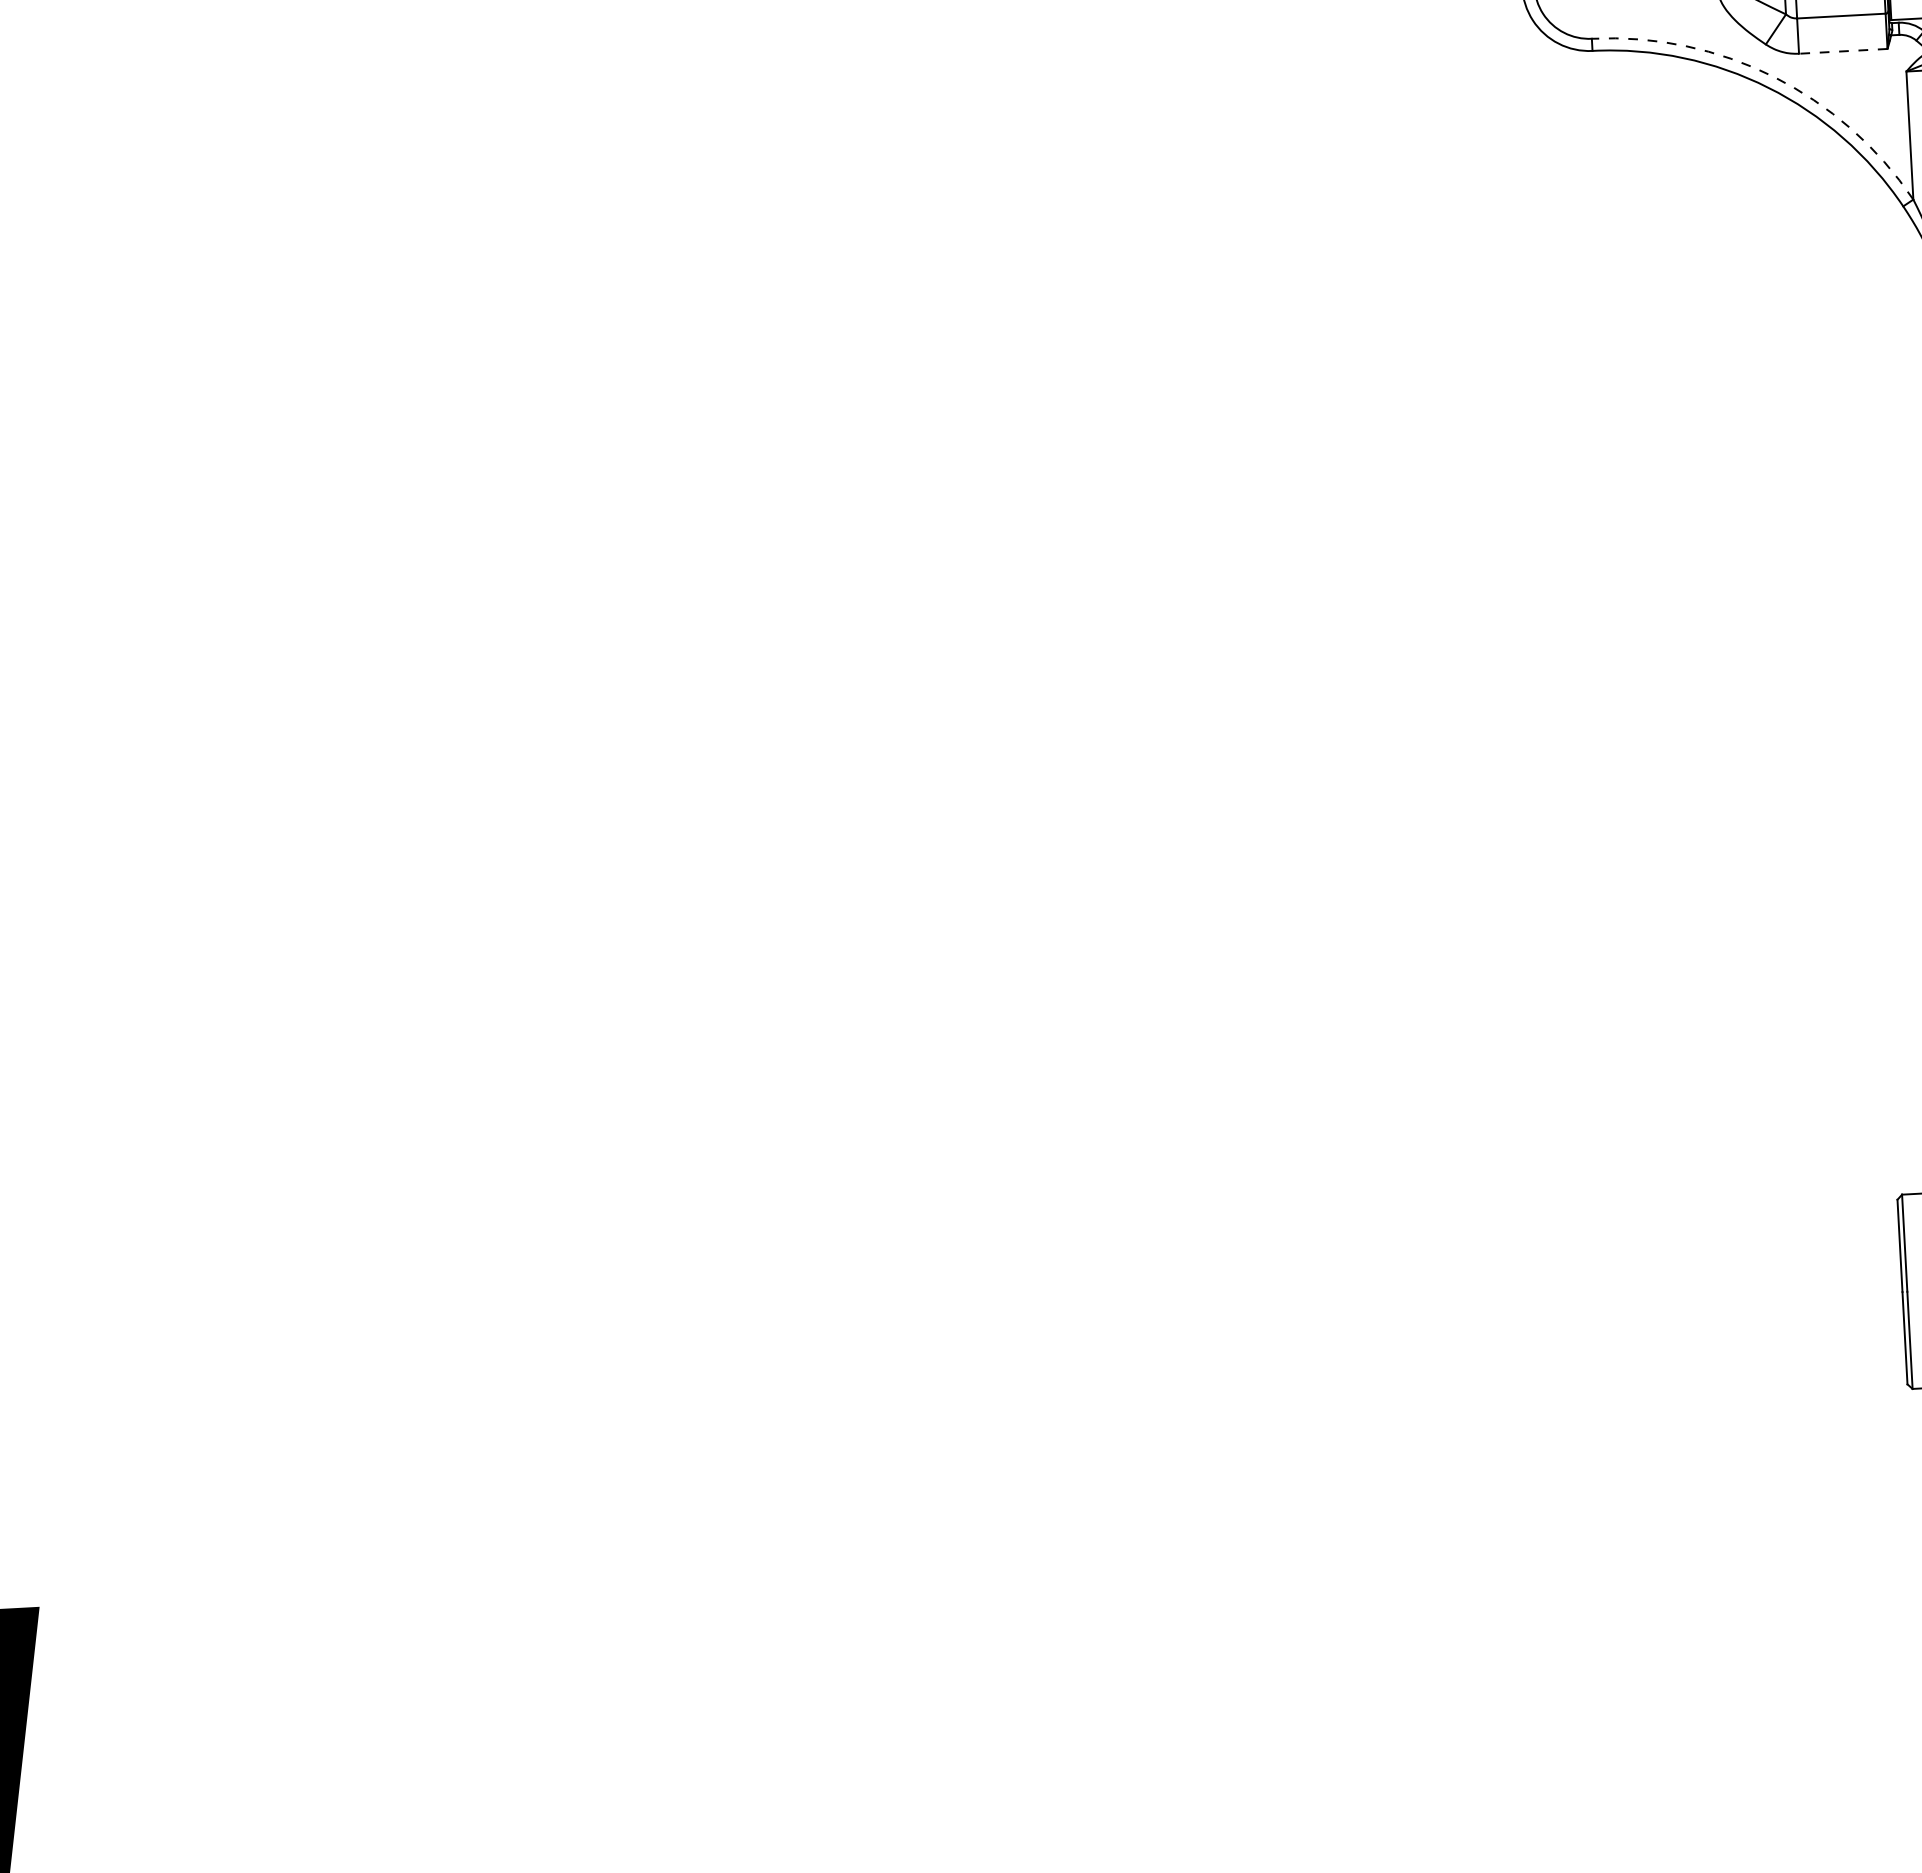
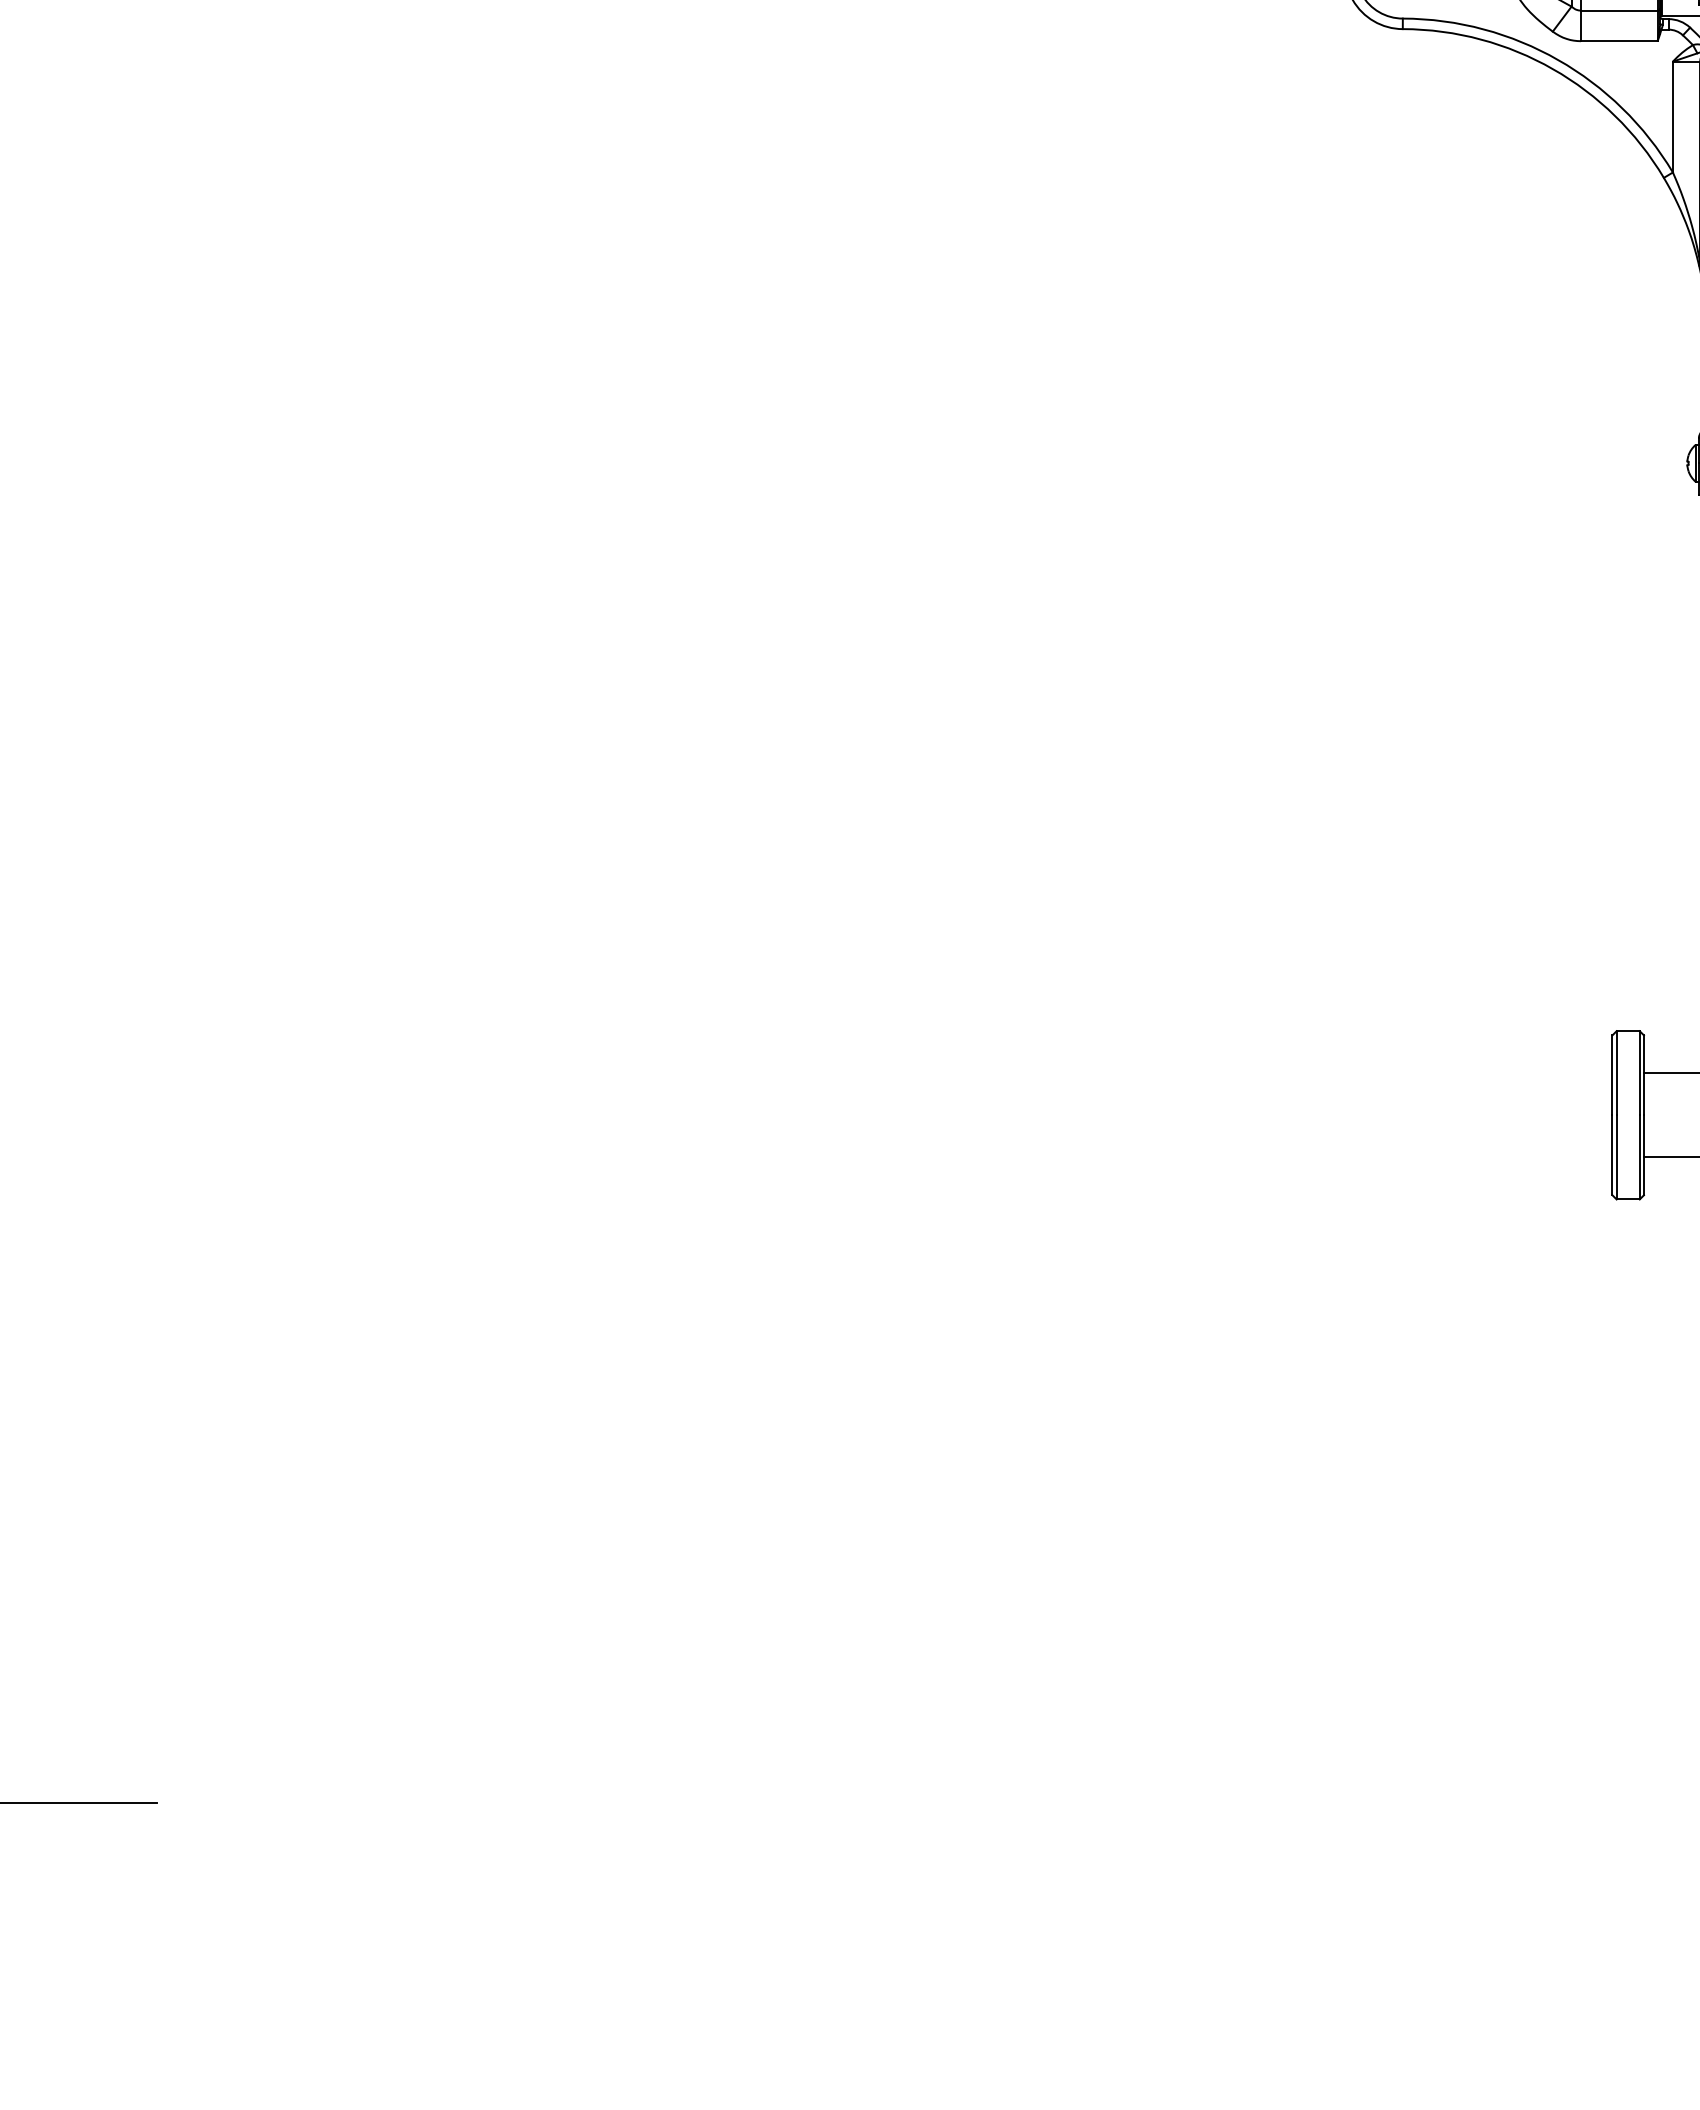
line: (1842, 51) -> (1618, 41), dashed -> solid
arc: (1774, 76) -> (1558, 59), dashed -> solid

